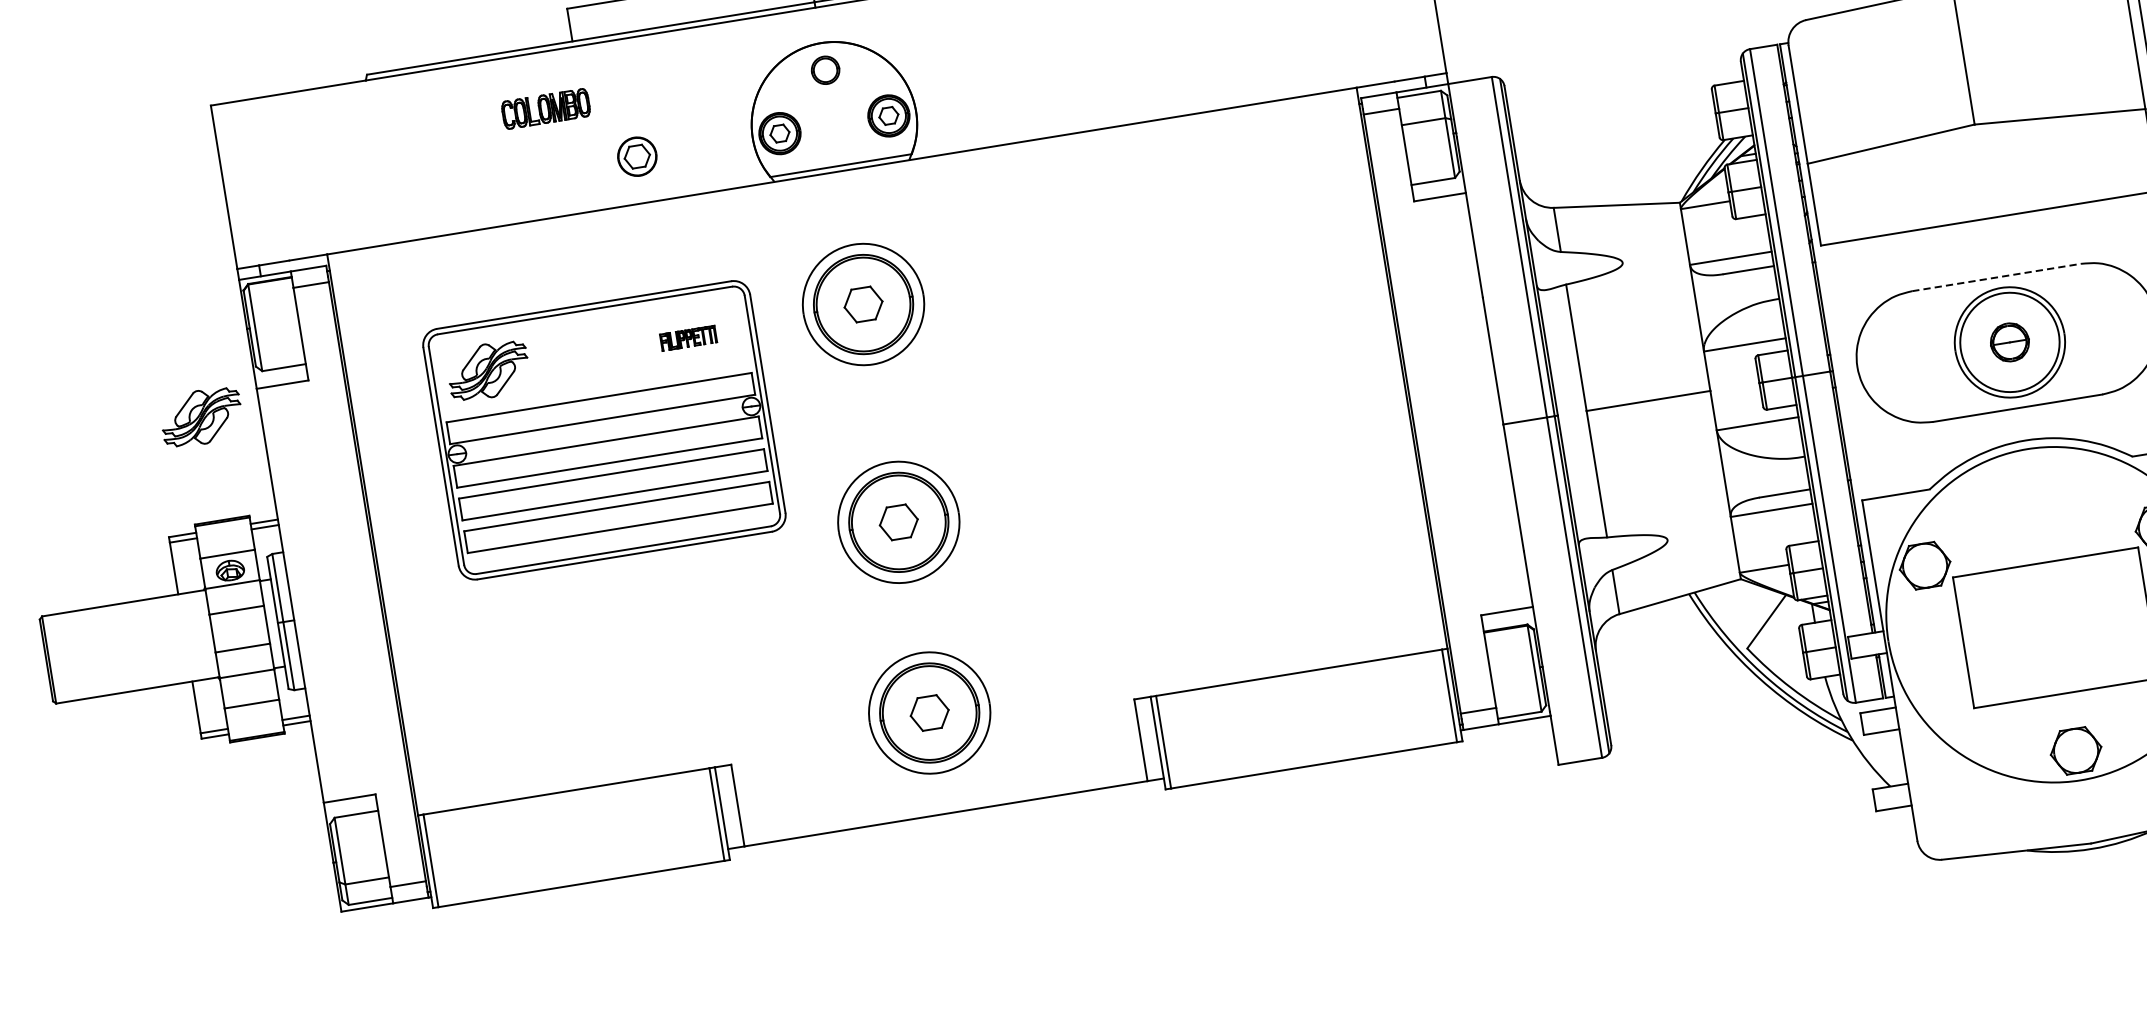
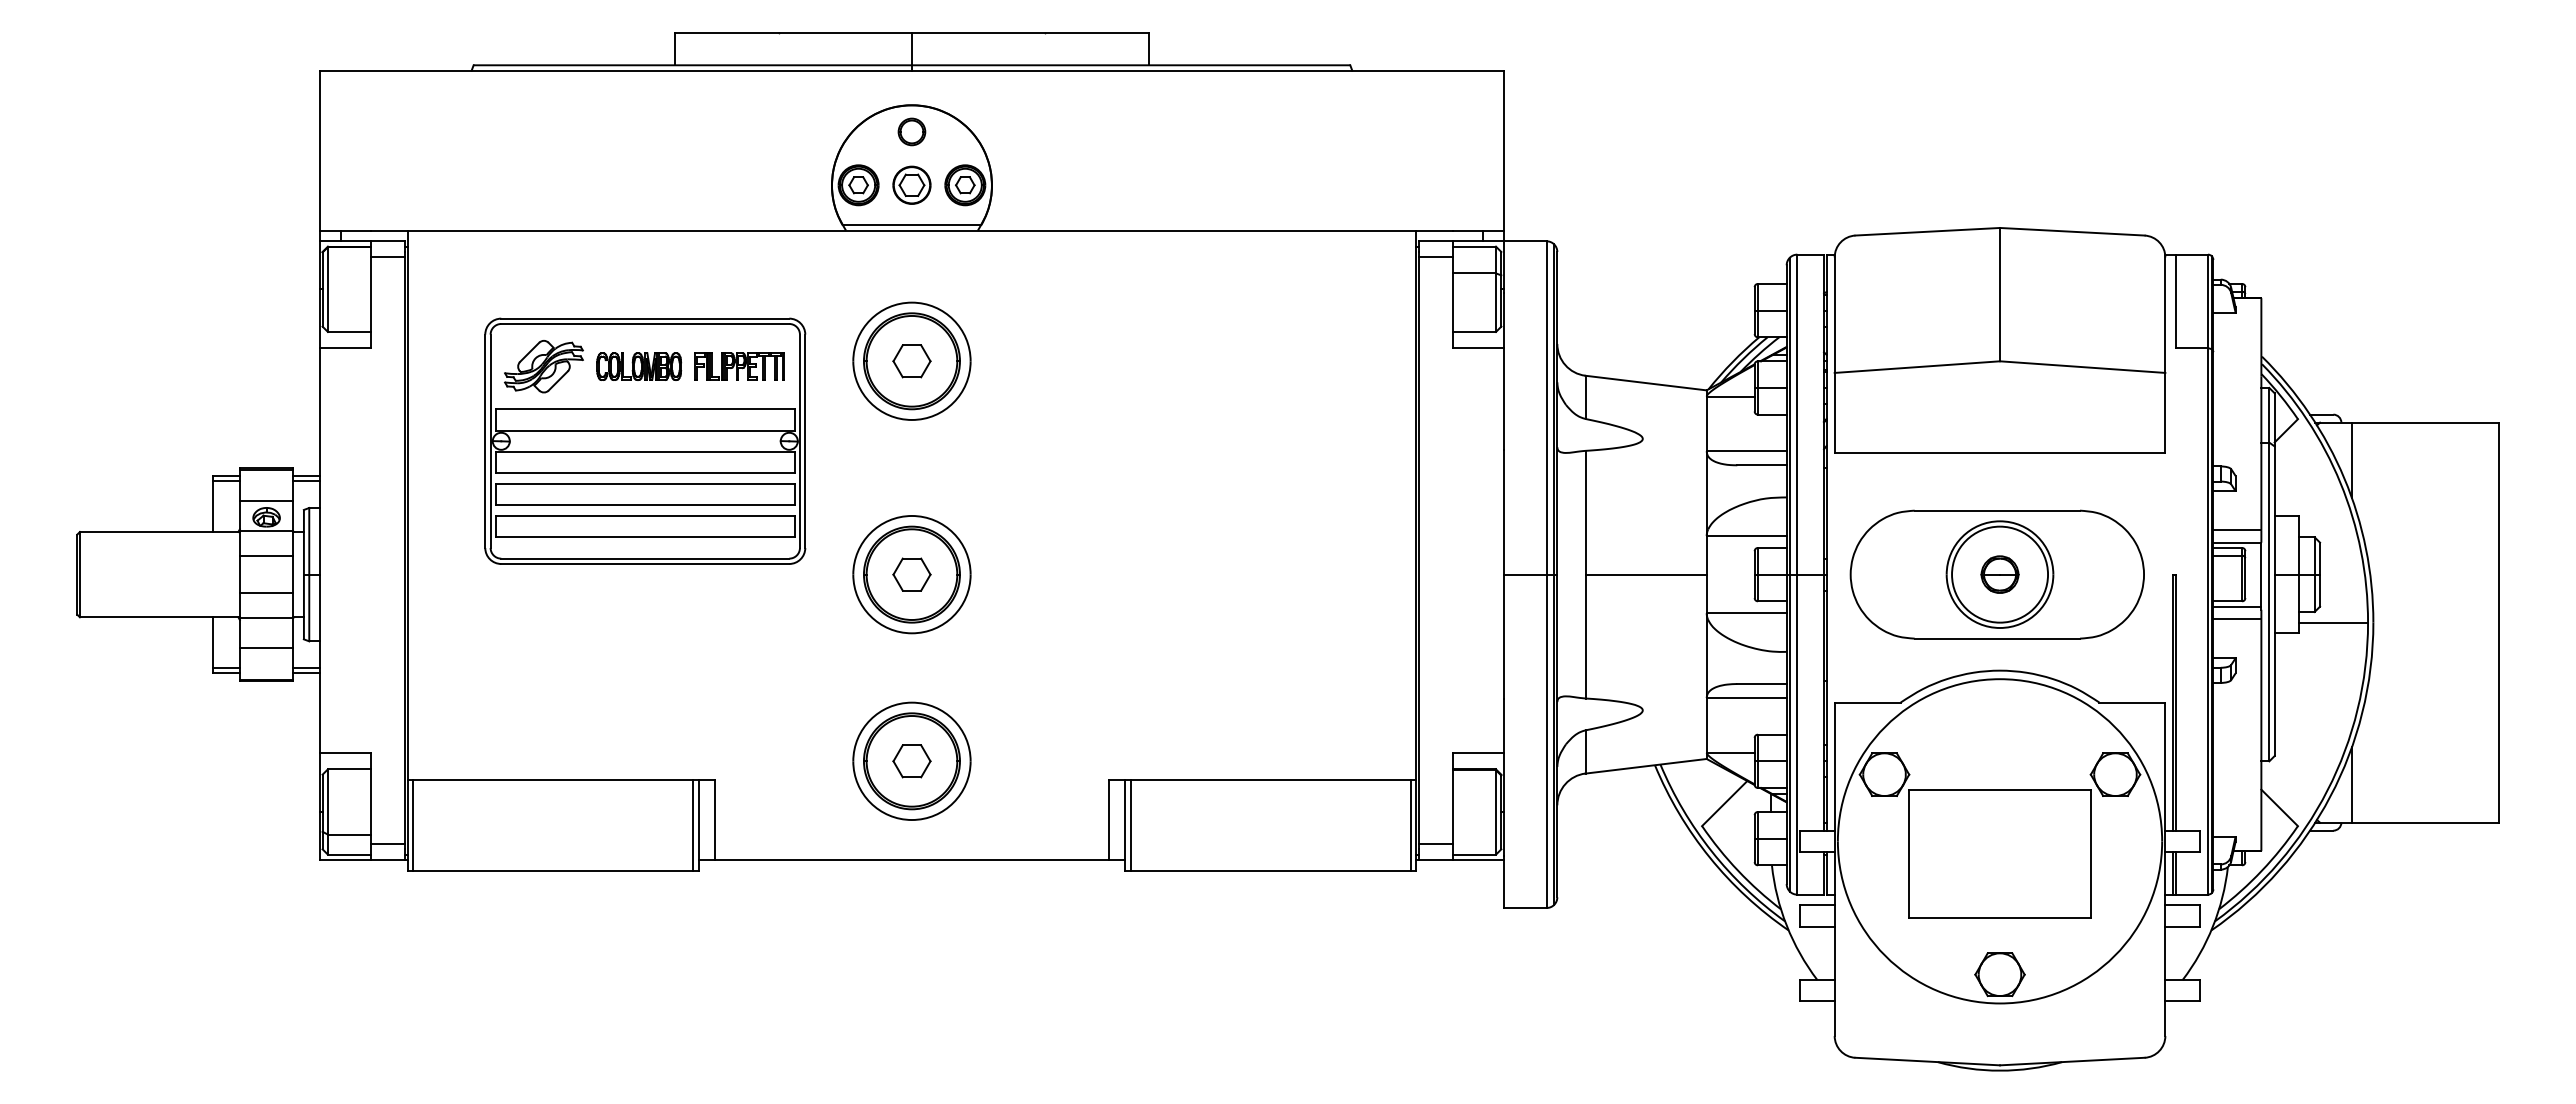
part: (546, 108) -> (639, 366), moved
part: (636, 155) -> (911, 184), moved
line: (1996, 277) -> (1997, 510), dashed -> solid
part: (688, 338) -> (739, 366), size x1.67
part: (201, 417) -> (262, 366), removed

